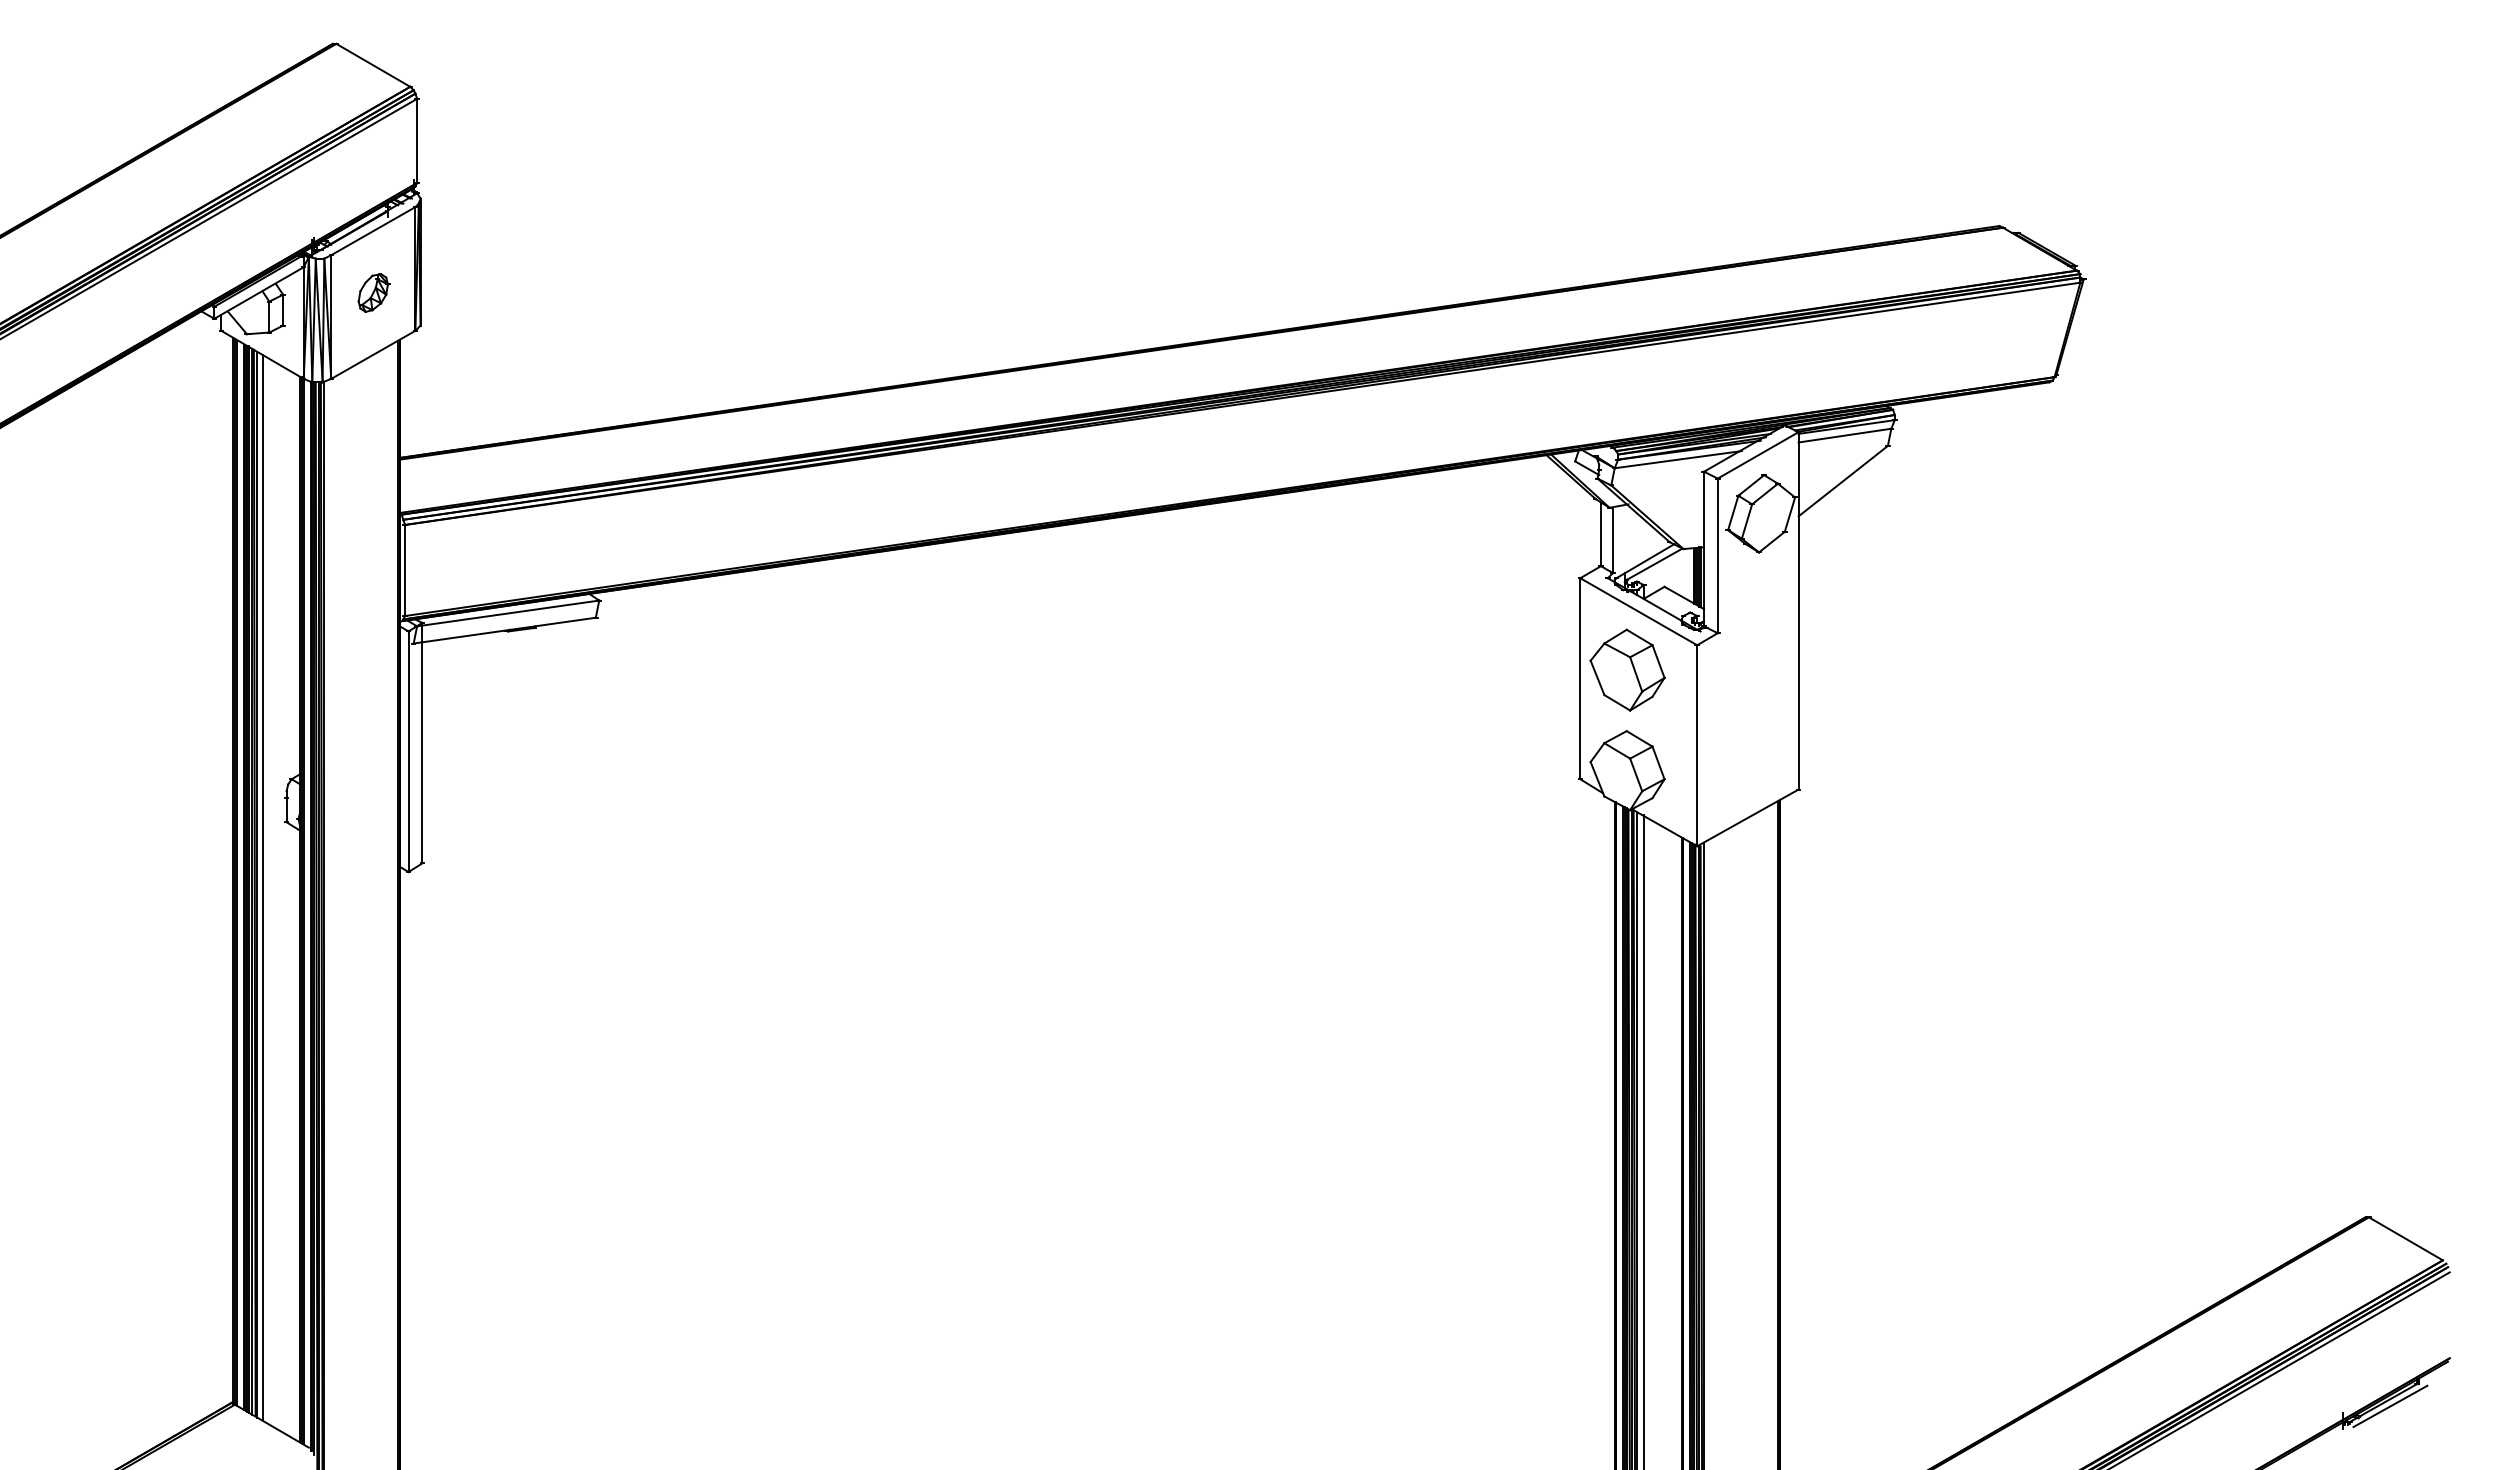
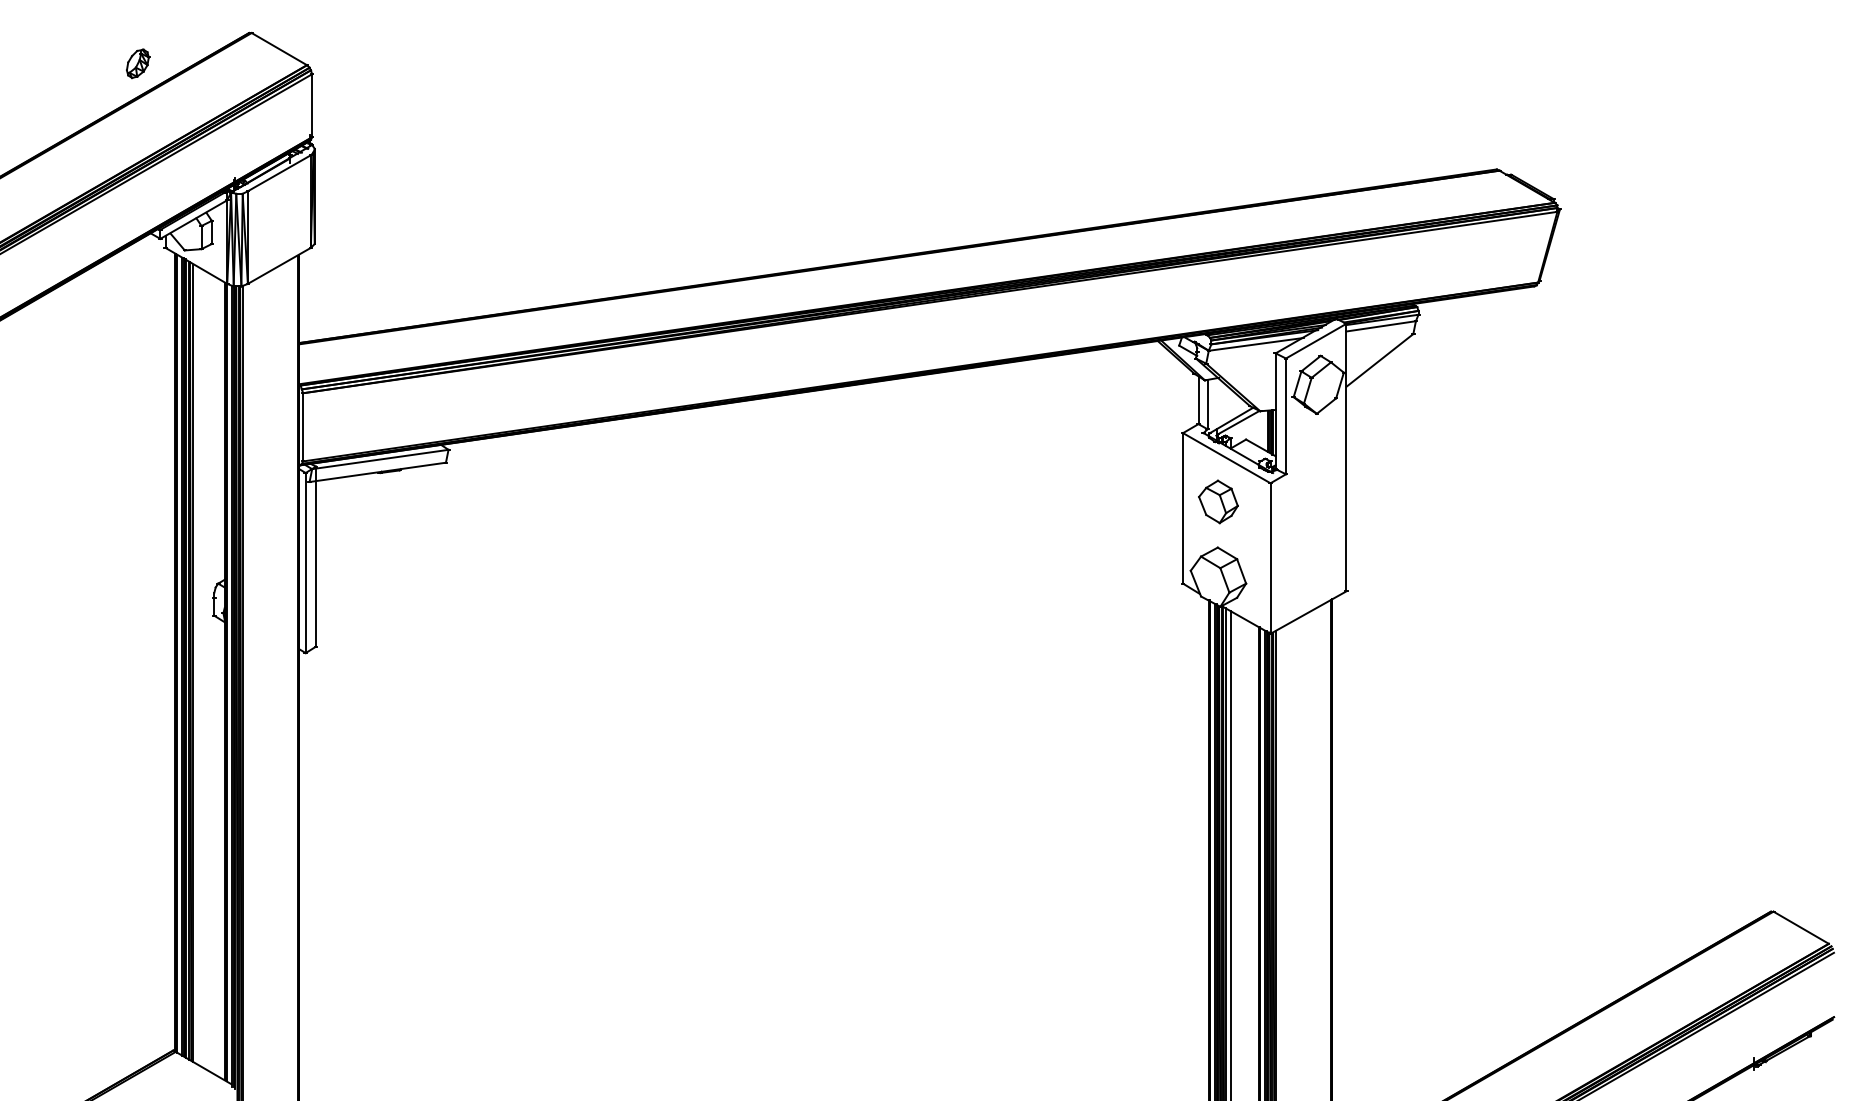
part: (373, 293) -> (138, 64), moved
part: (1627, 669) -> (1218, 501), size x0.7
line: (262, 887) -> (196, 664), removed
line: (2390, 1406) -> (1789, 1053), removed

